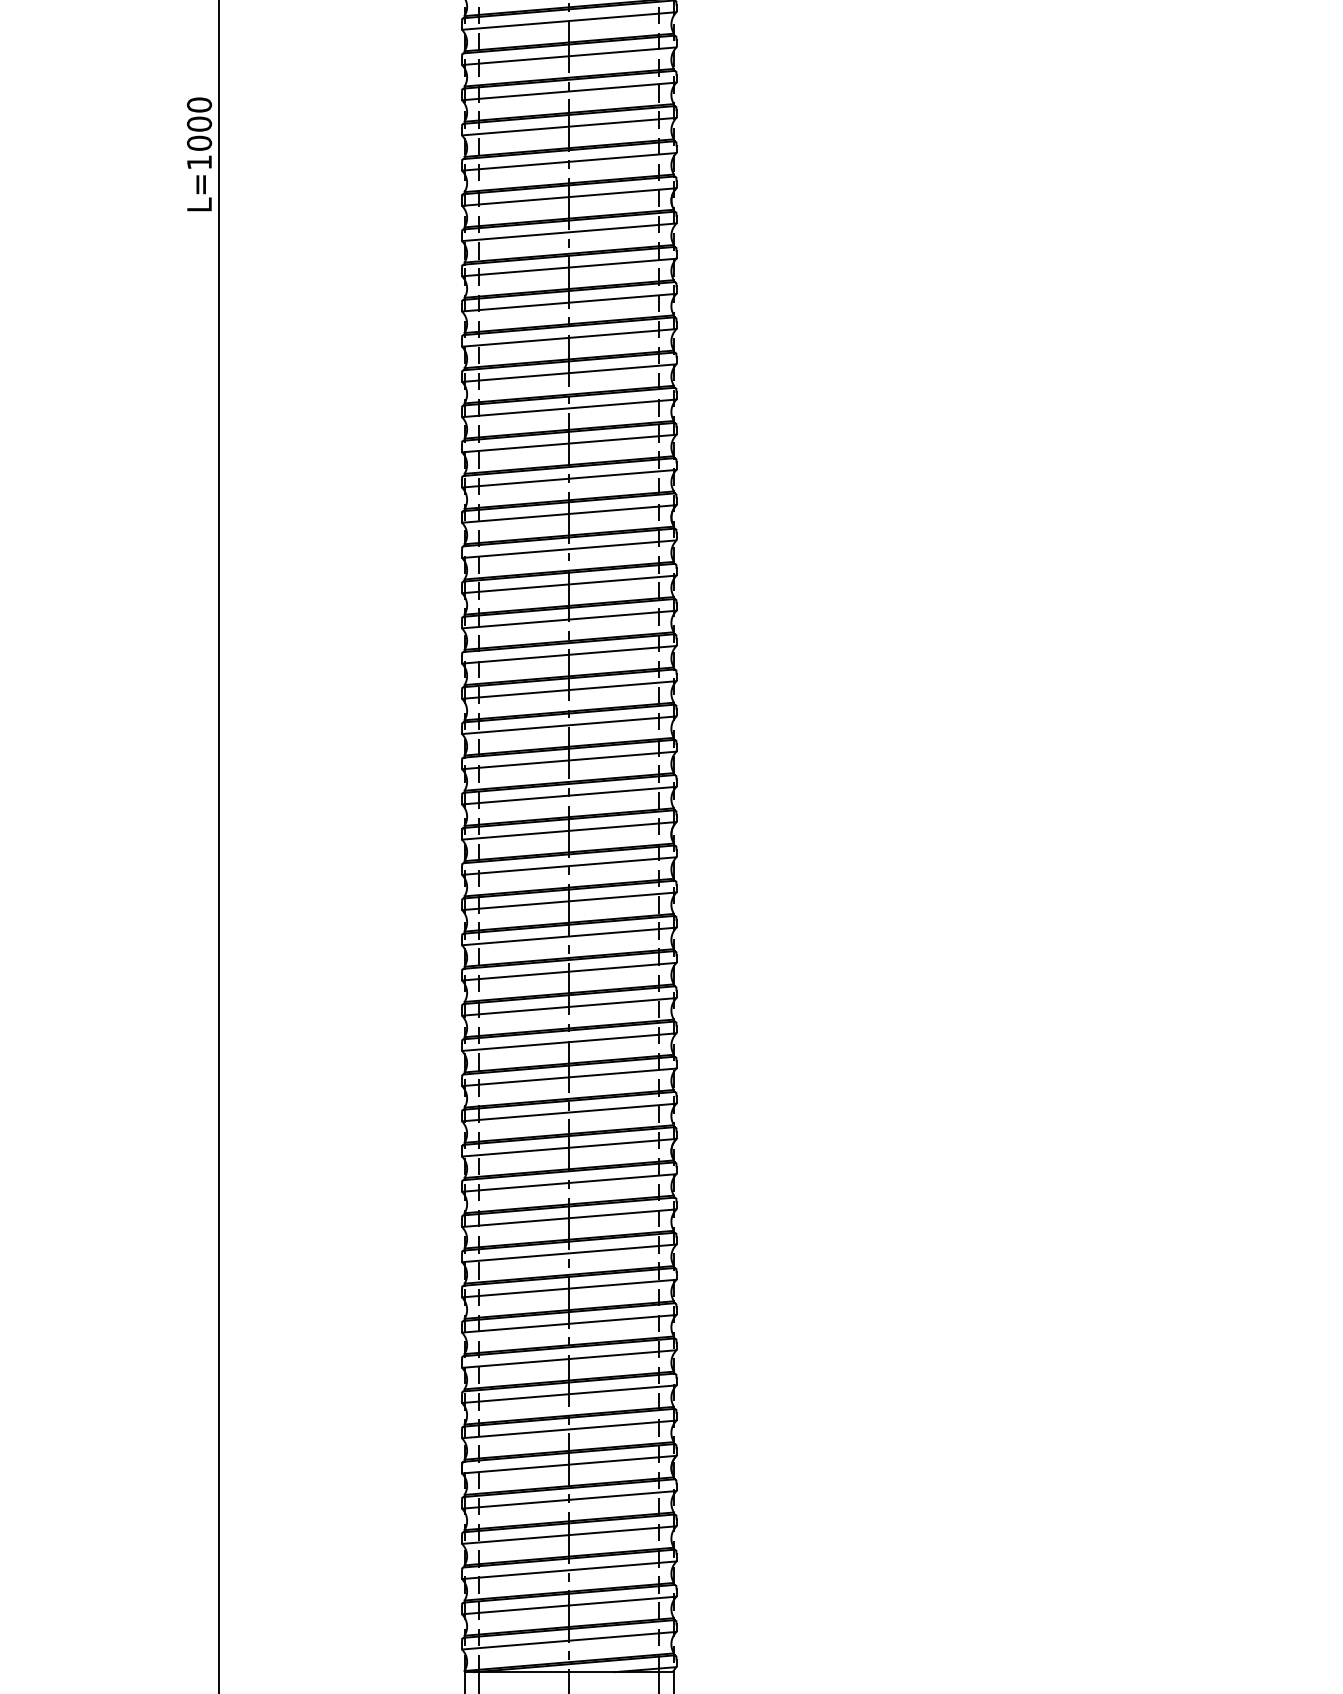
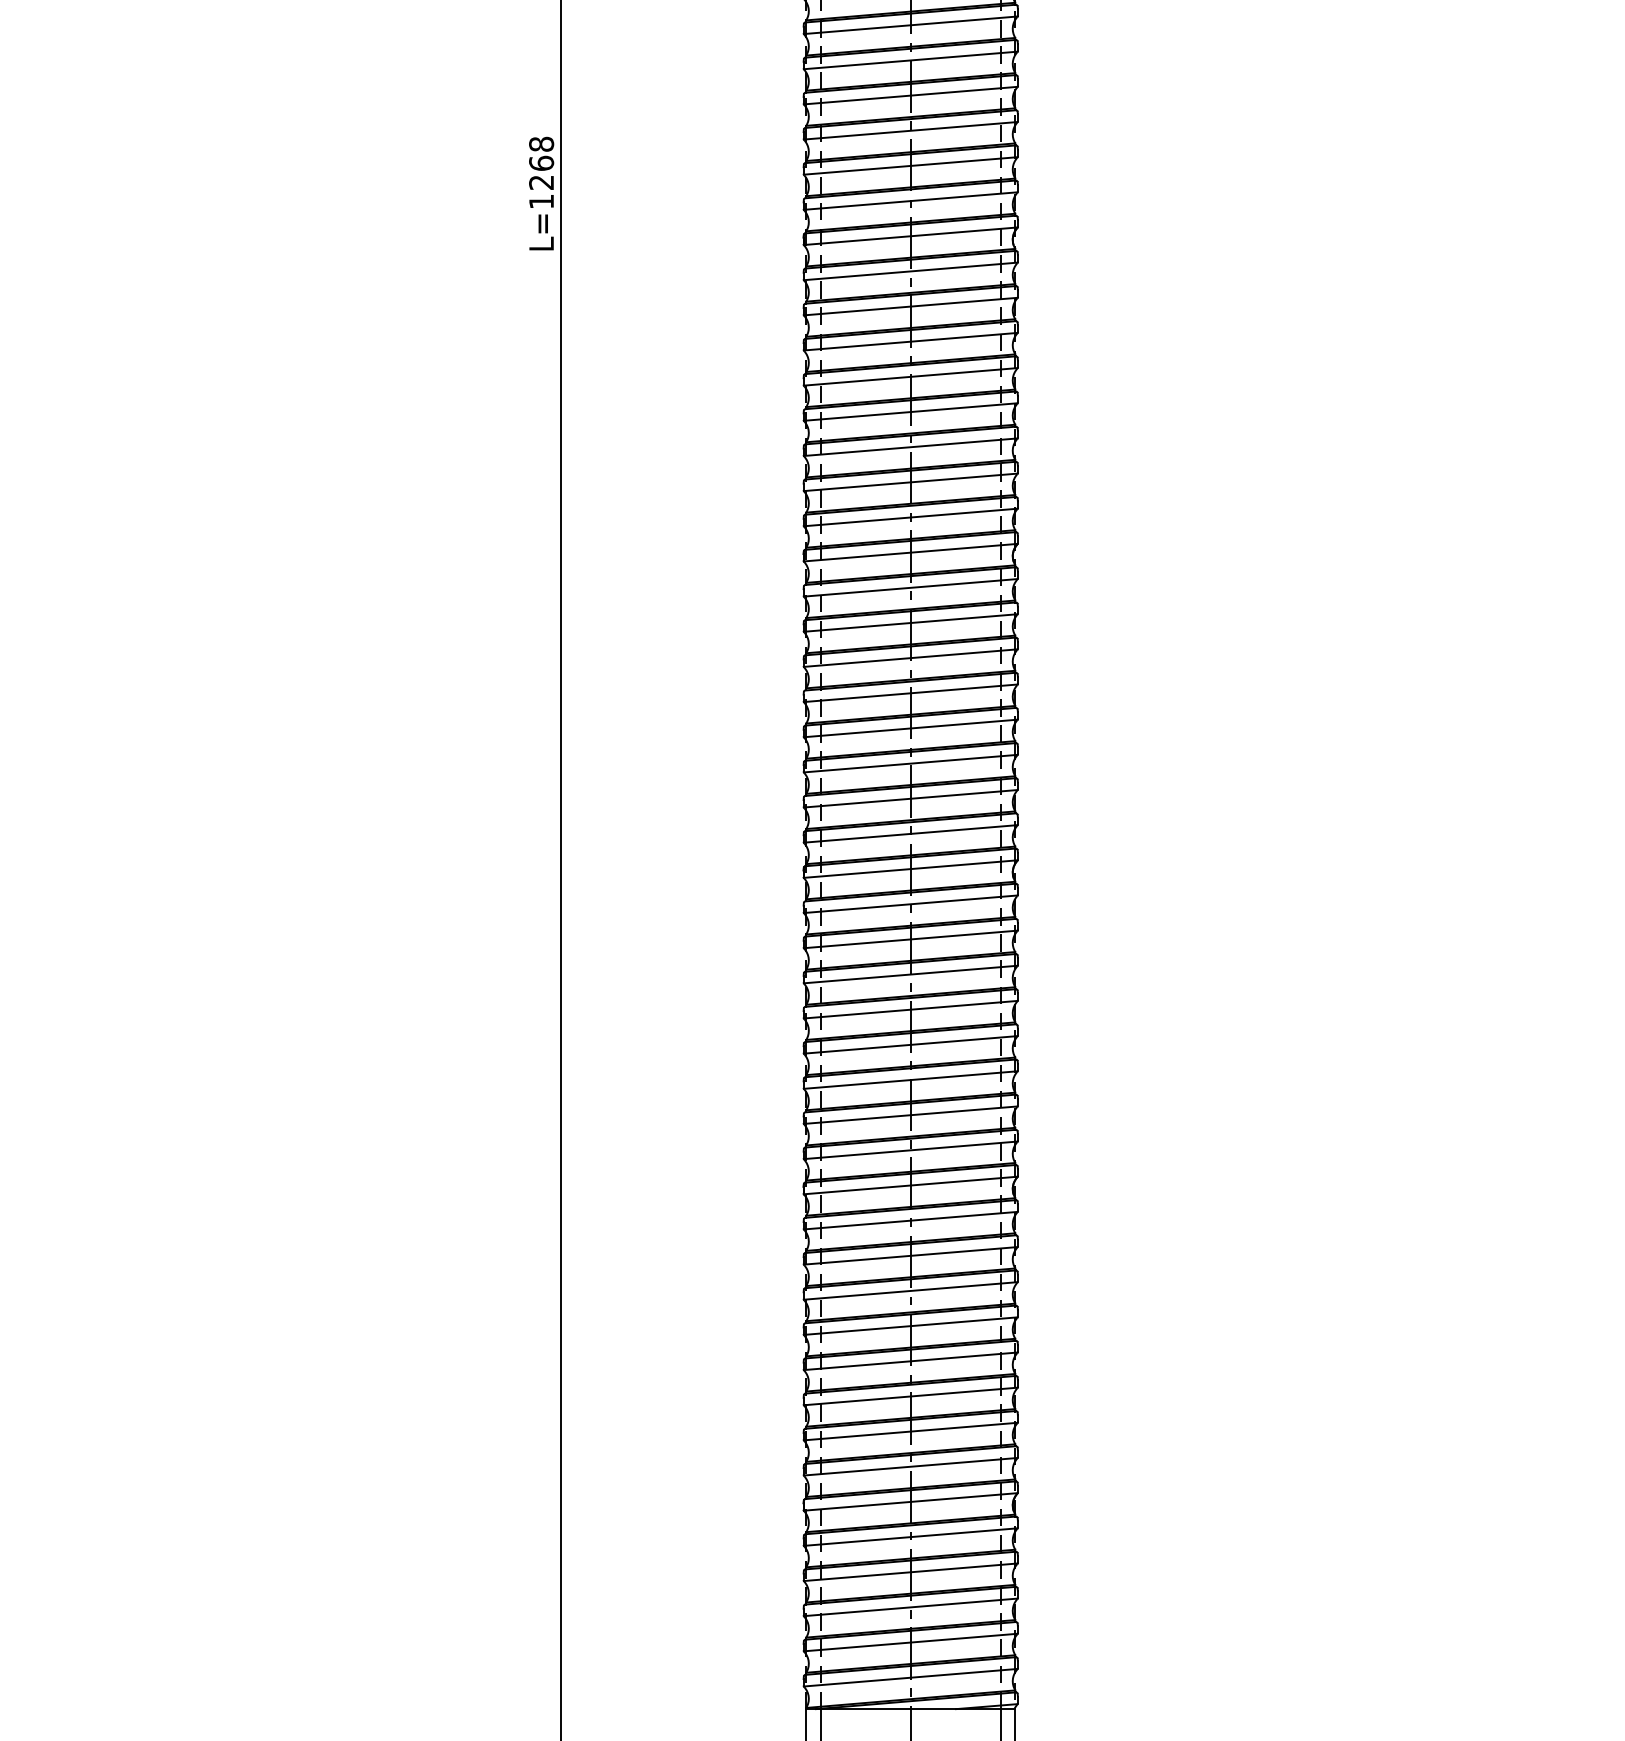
text: (199, 124) -> (541, 163), L=1000 -> L=1268

